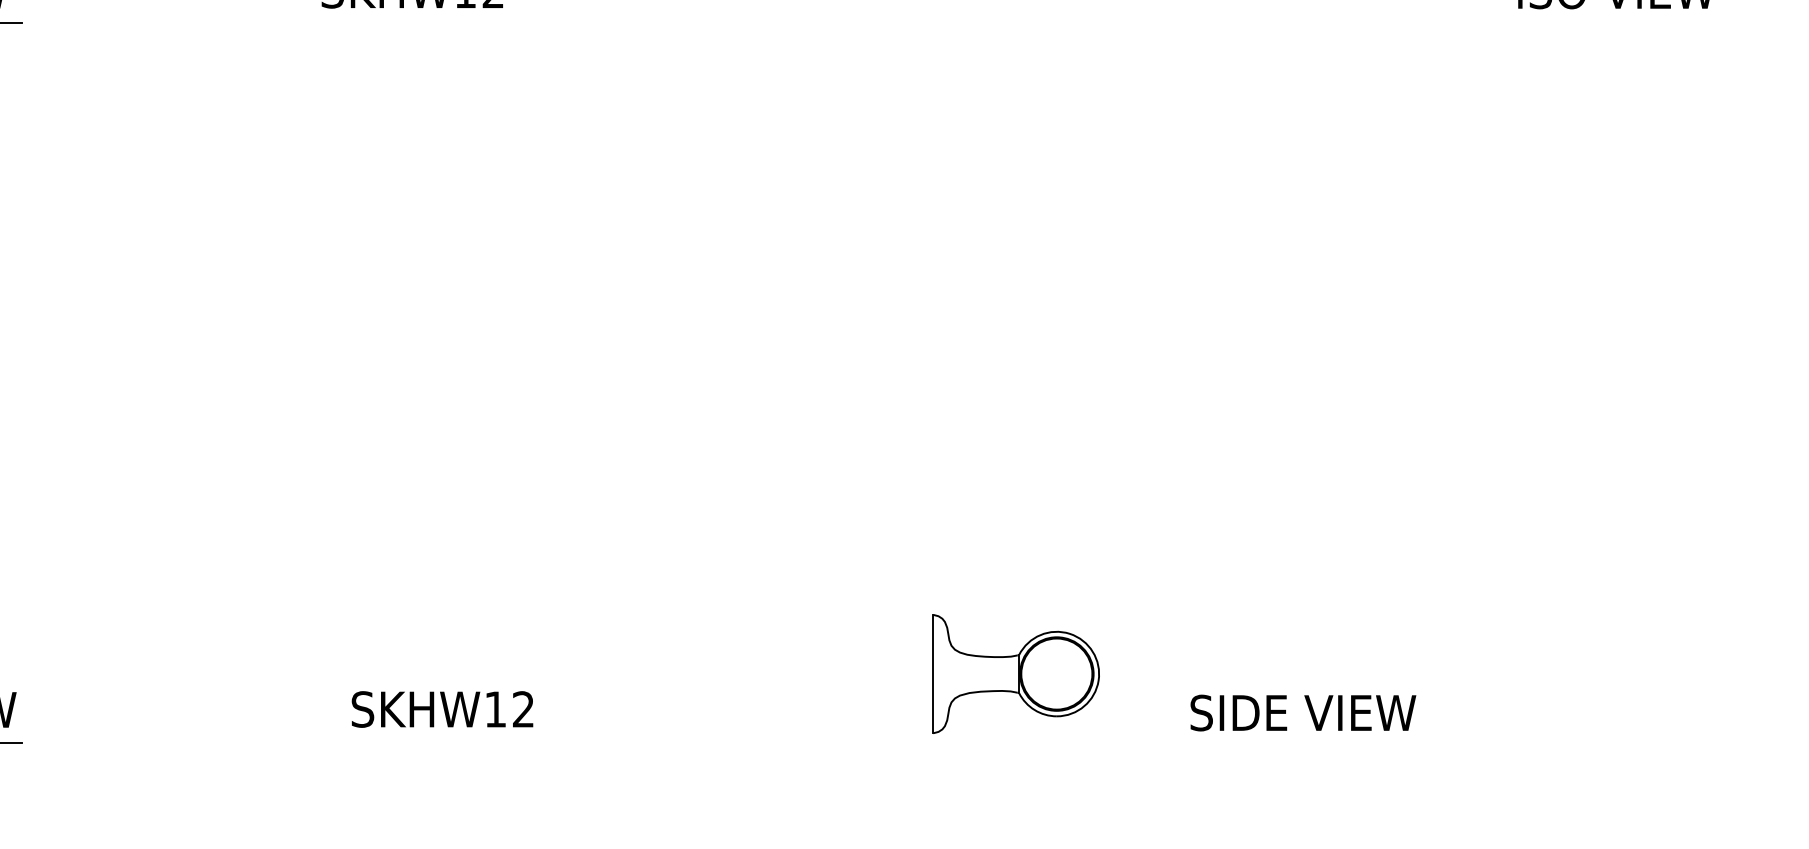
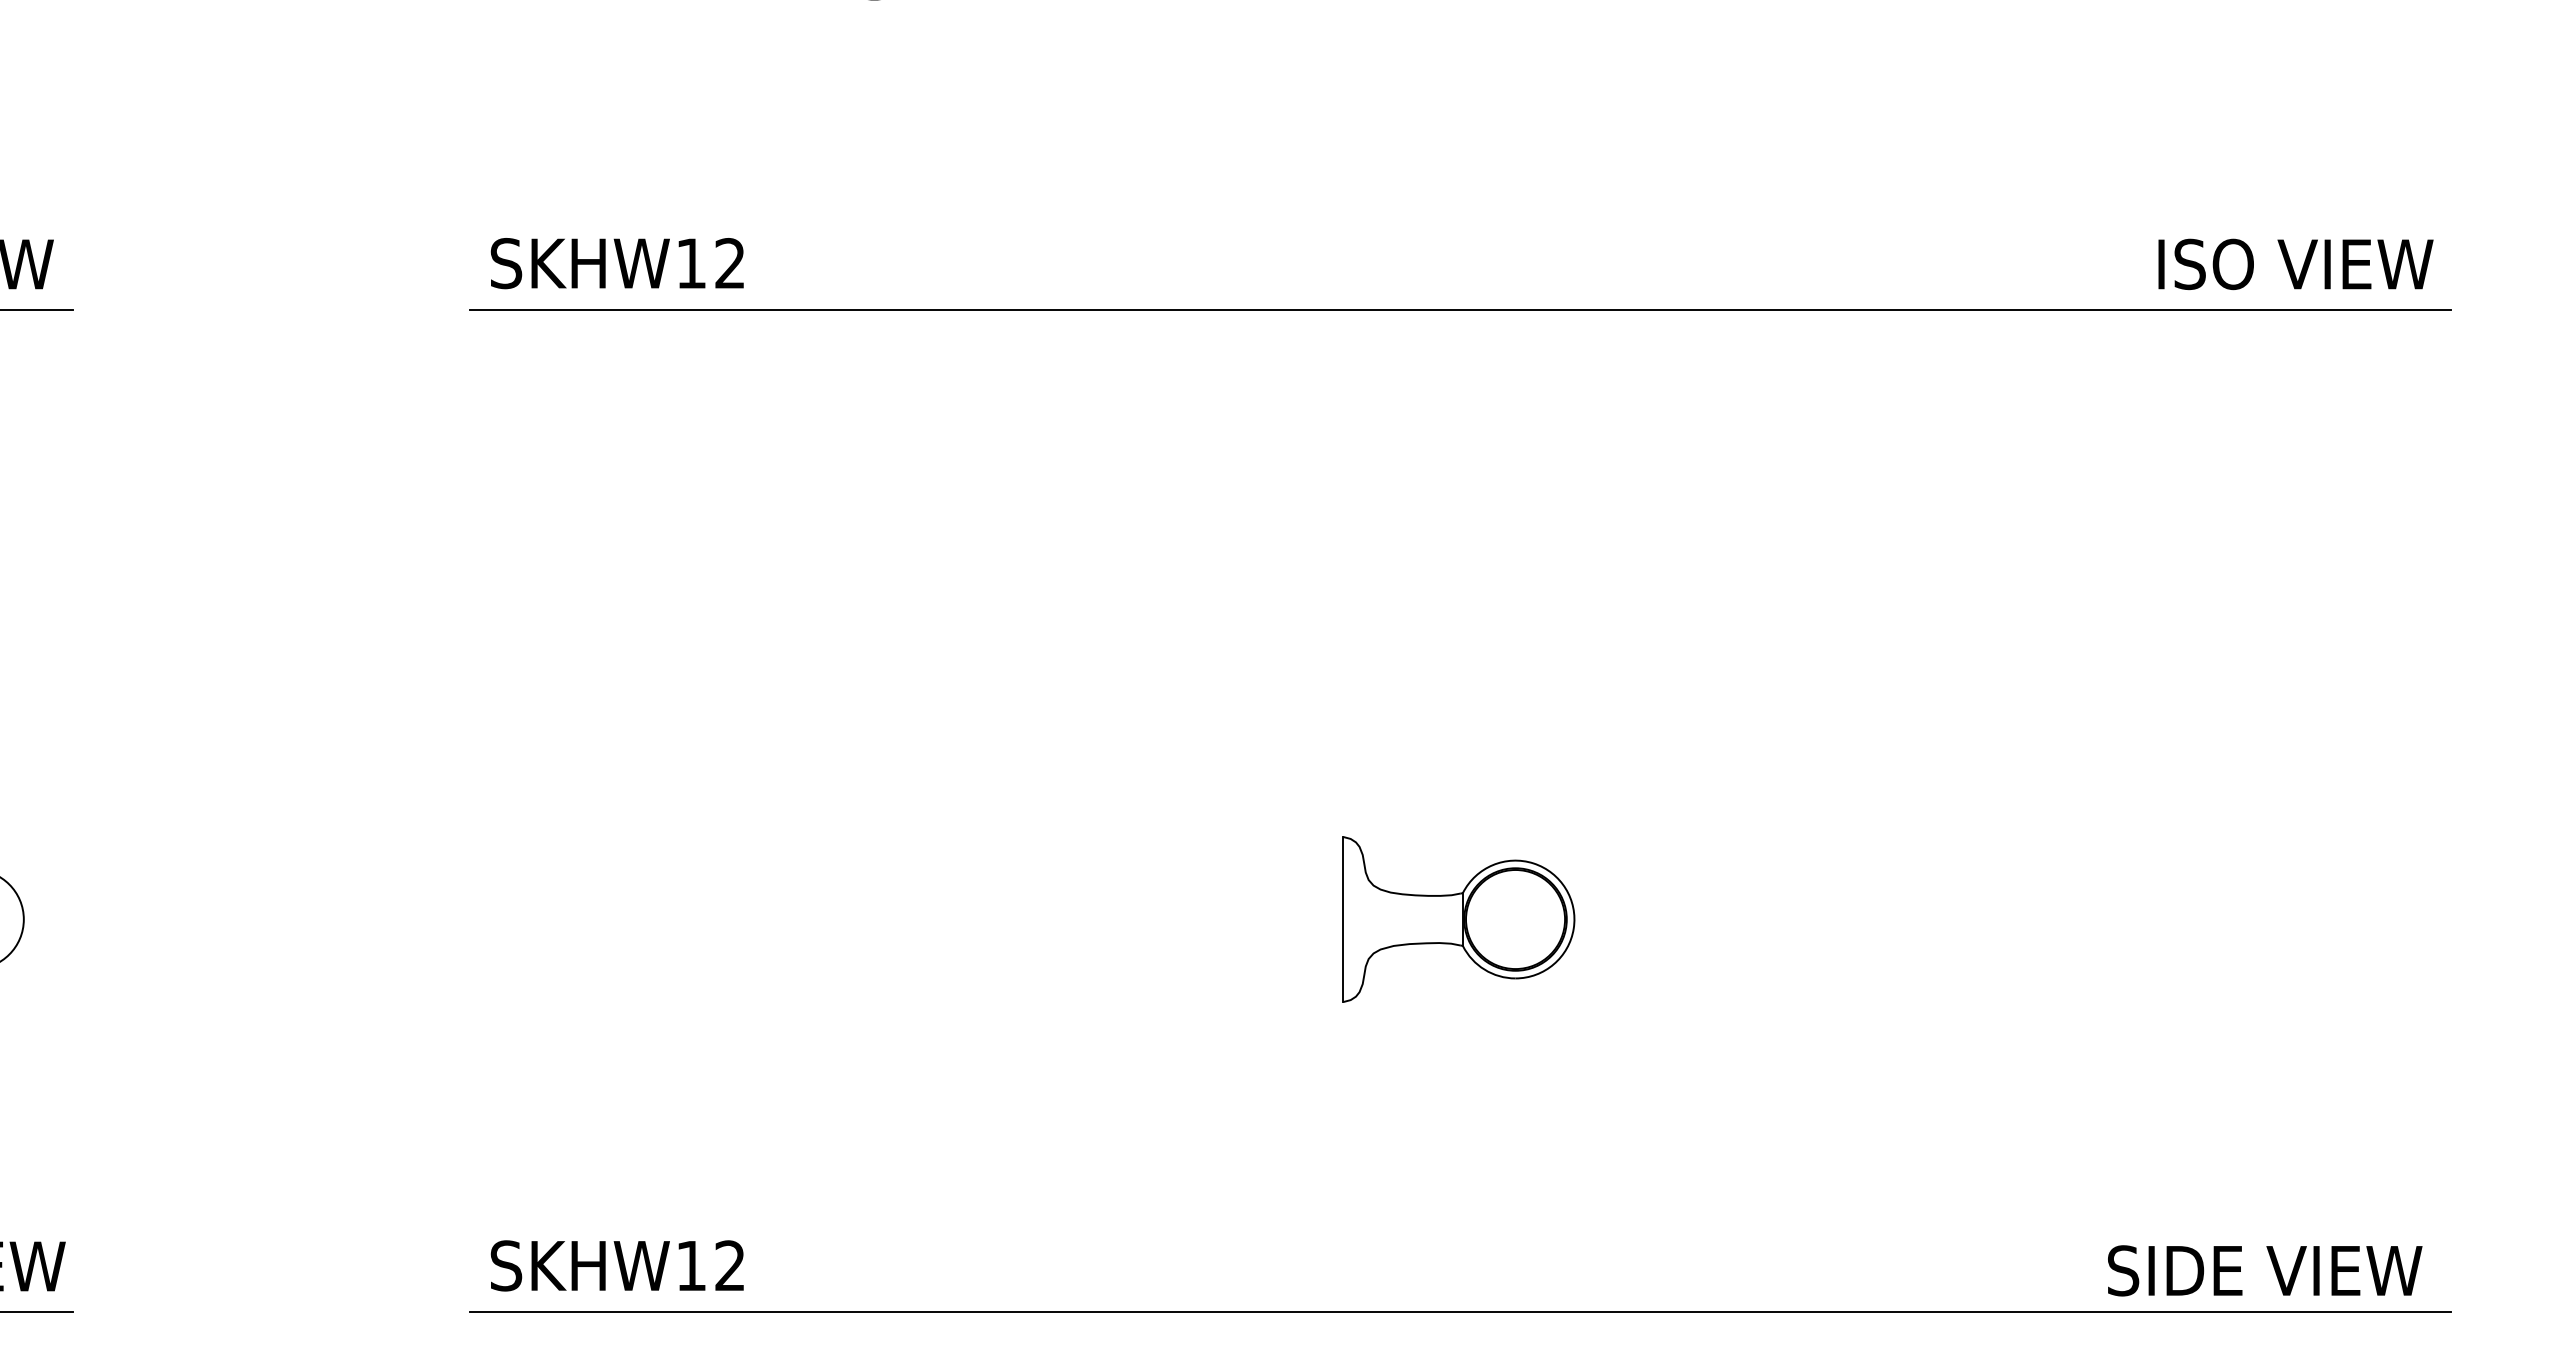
line: (1016, 23) -> (1459, 309), added
part: (1015, 674) -> (1458, 919), moved
text: (441, 709) -> (616, 1265), moved
text: (1303, 712) -> (2265, 1270), moved
line: (1016, 742) -> (1459, 1311), added

